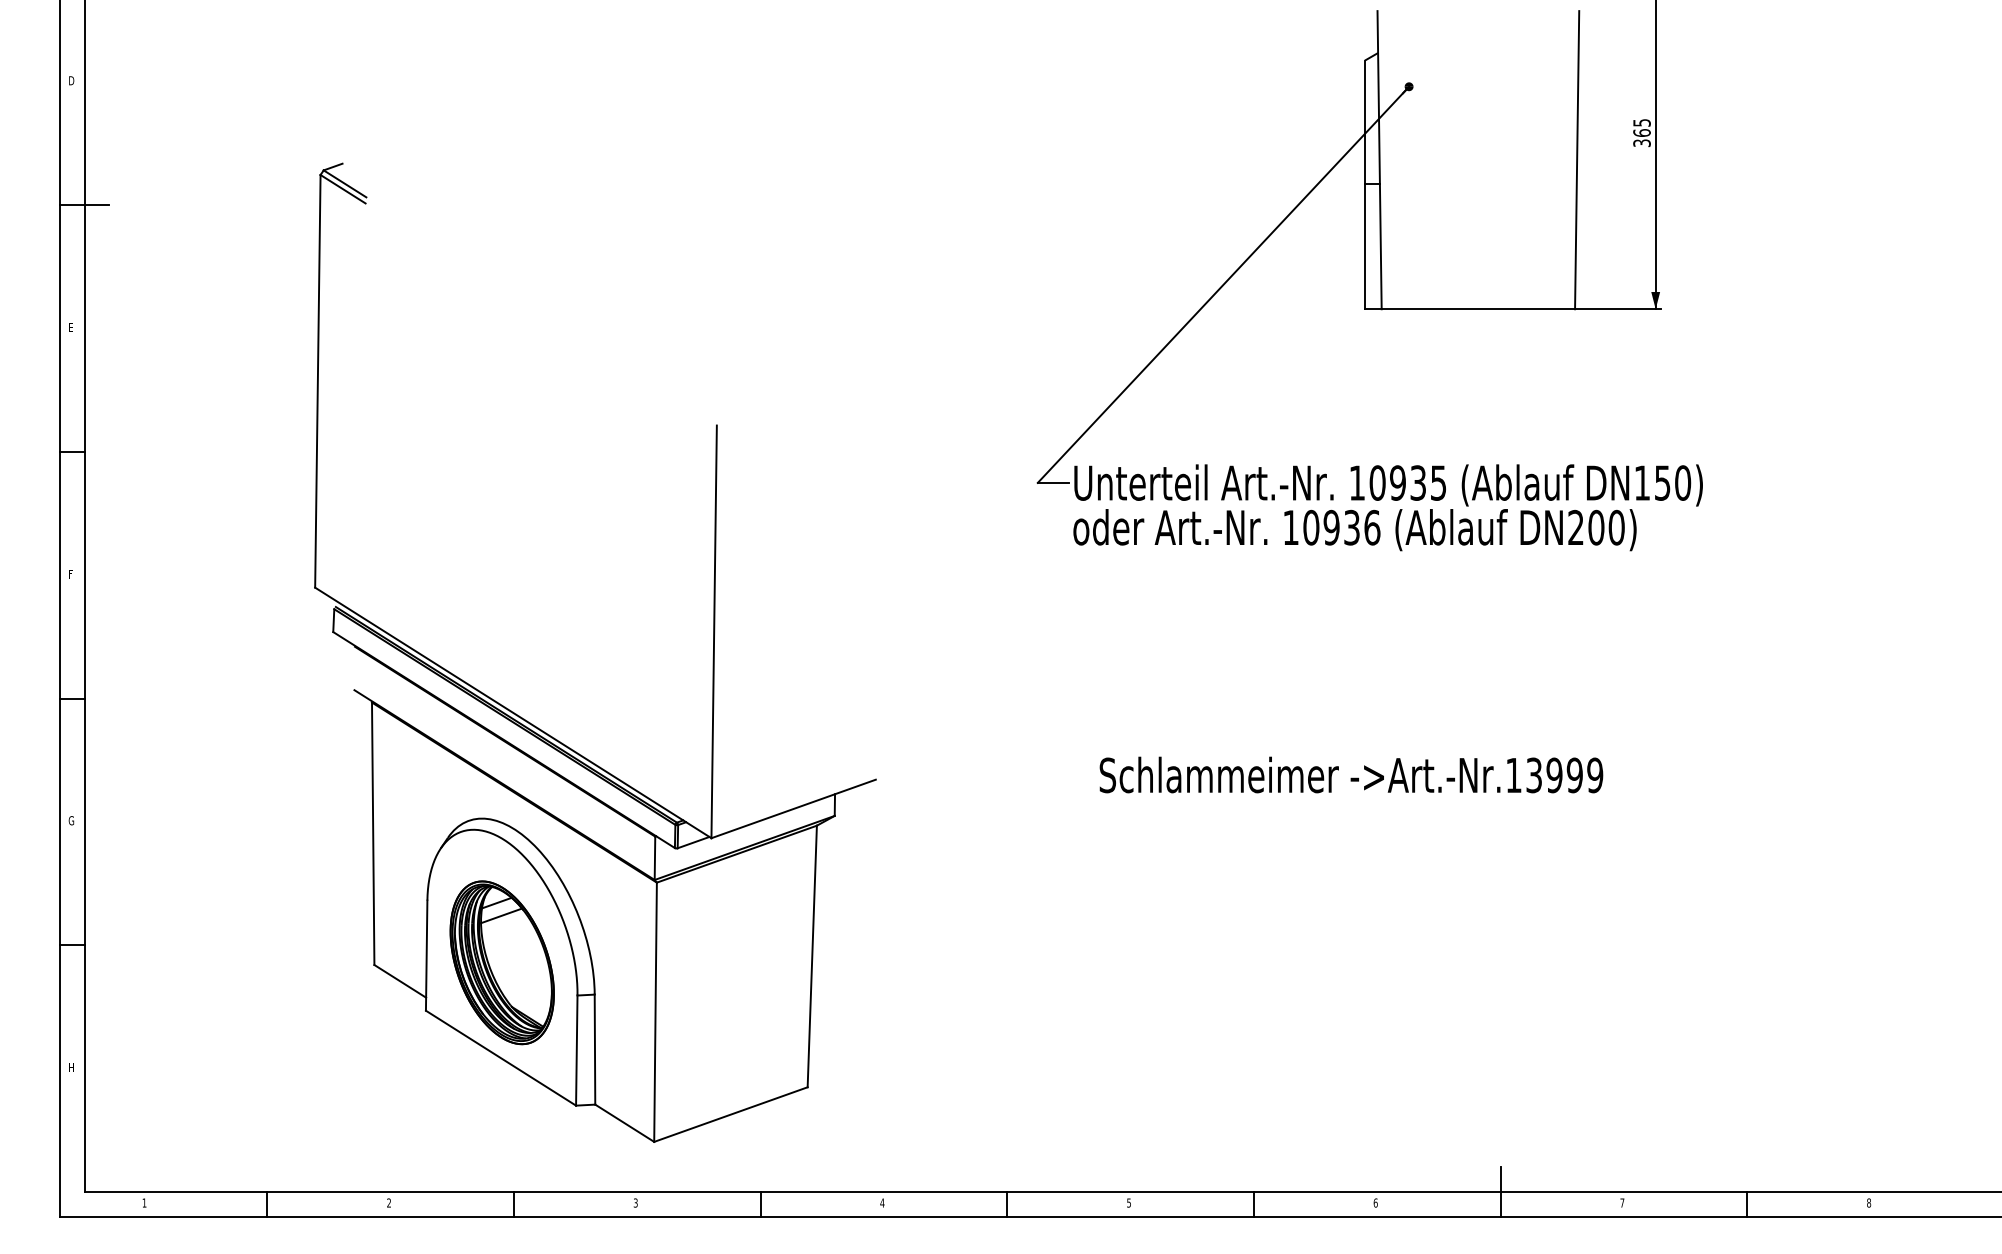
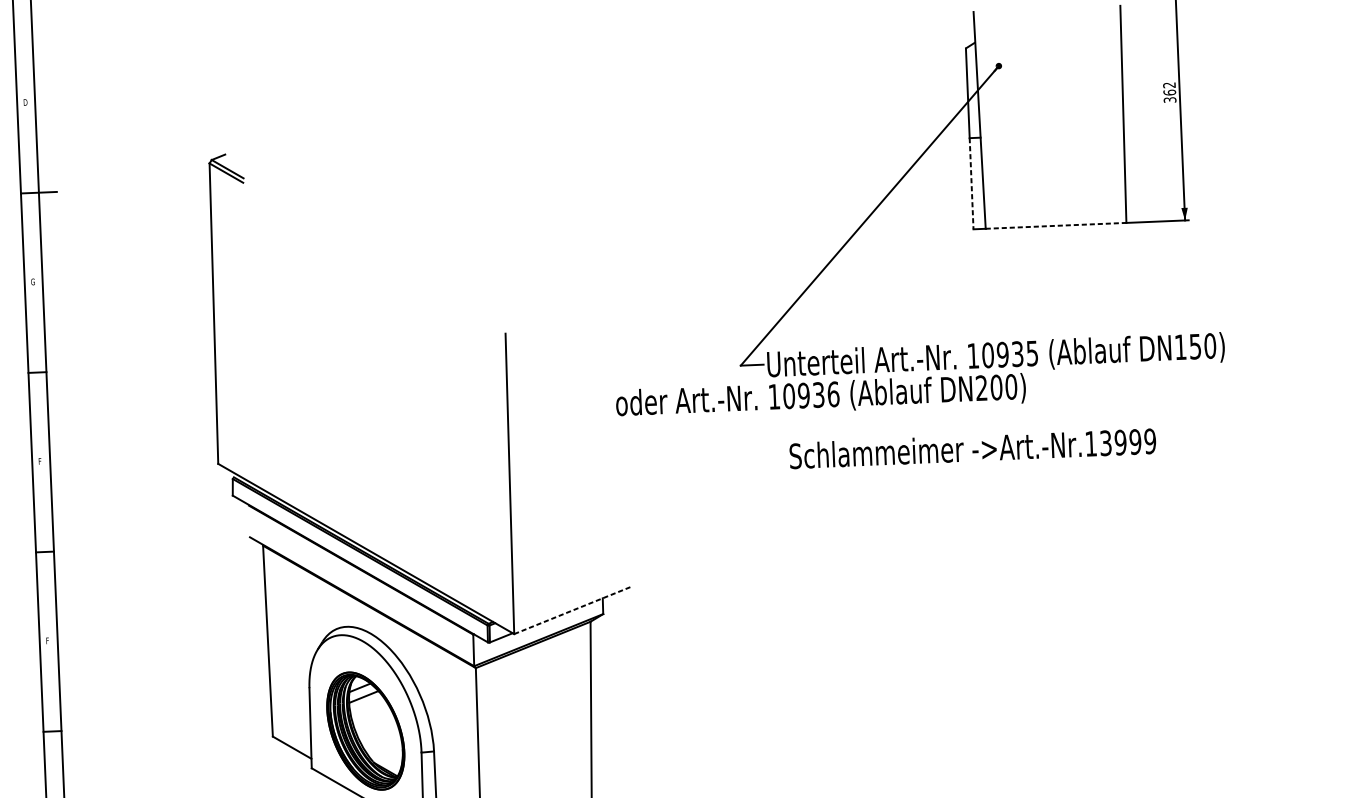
text: (1641, 122) -> (1169, 84), 365 -> 362
line: (1364, 246) -> (971, 183), solid -> dashed
line: (1478, 309) -> (1056, 226), solid -> dashed
text: (71, 327) -> (33, 282), E -> G
text: (1354, 530) -> (820, 396), moved
text: (1351, 774) -> (972, 448), moved
line: (794, 808) -> (573, 609), solid -> dashed
text: (71, 820) -> (48, 640), G -> F

